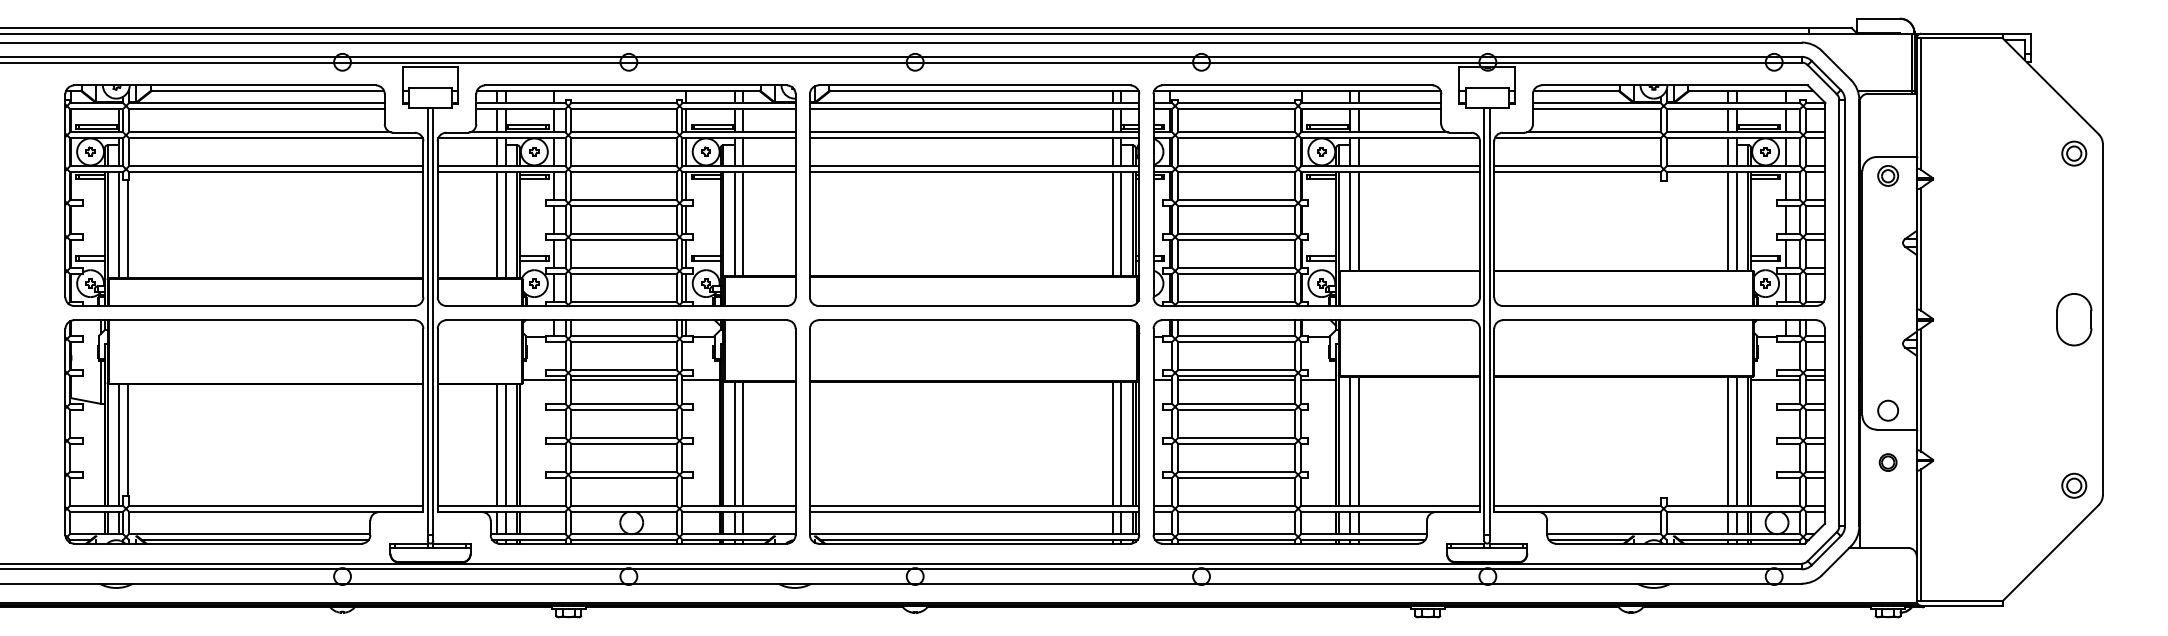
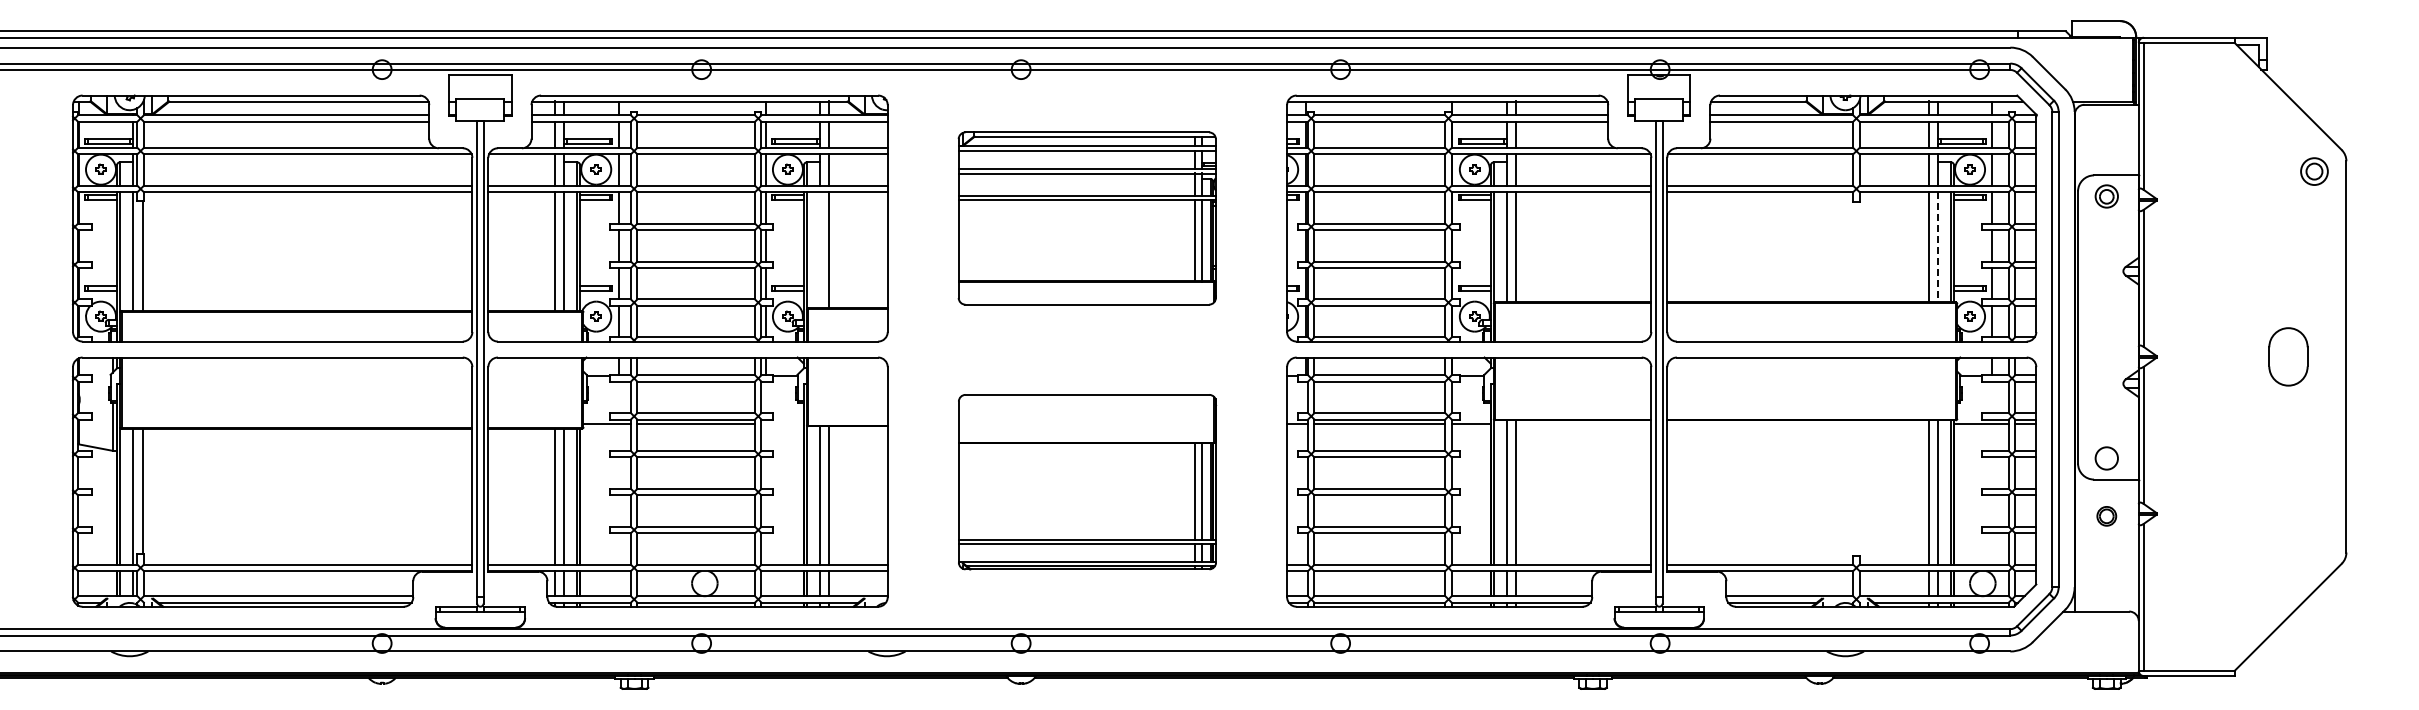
part: (973, 195) -> (1086, 218), size x0.7
line: (1737, 221) -> (1938, 247), solid -> dashed
line: (734, 224) -> (819, 250), removed
part: (2074, 319) -> (2288, 356), moved
line: (701, 379) -> (782, 423), removed
part: (974, 431) -> (1087, 481), size x0.7
part: (2074, 485) -> (2314, 541), removed

